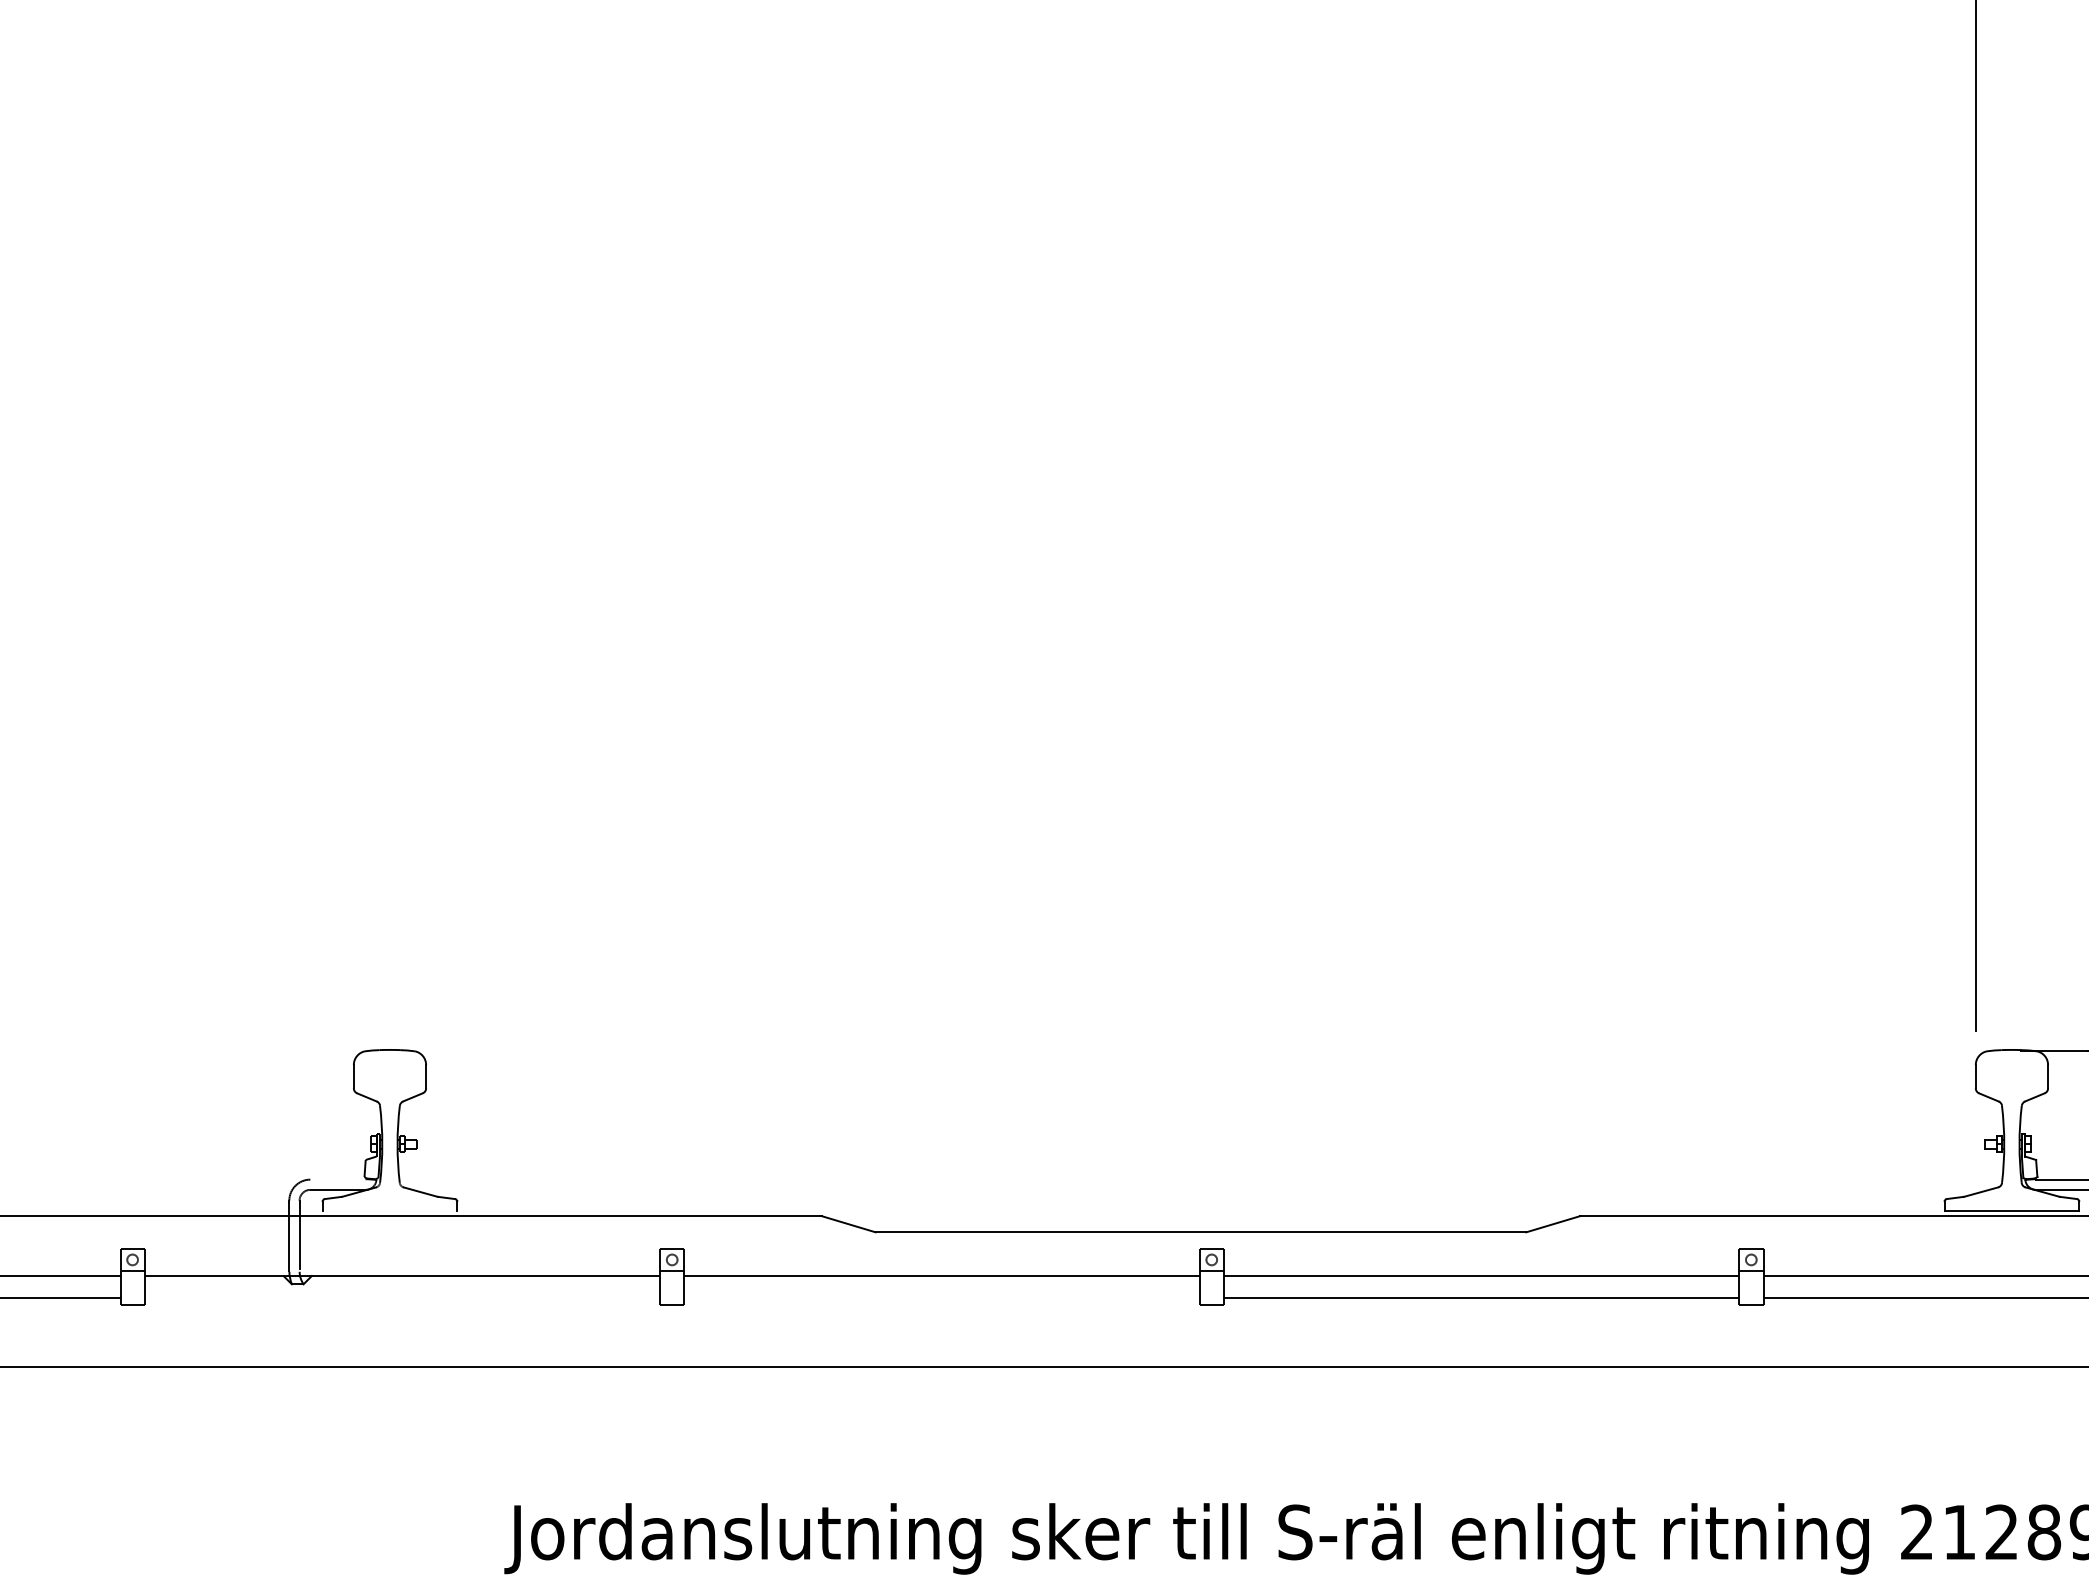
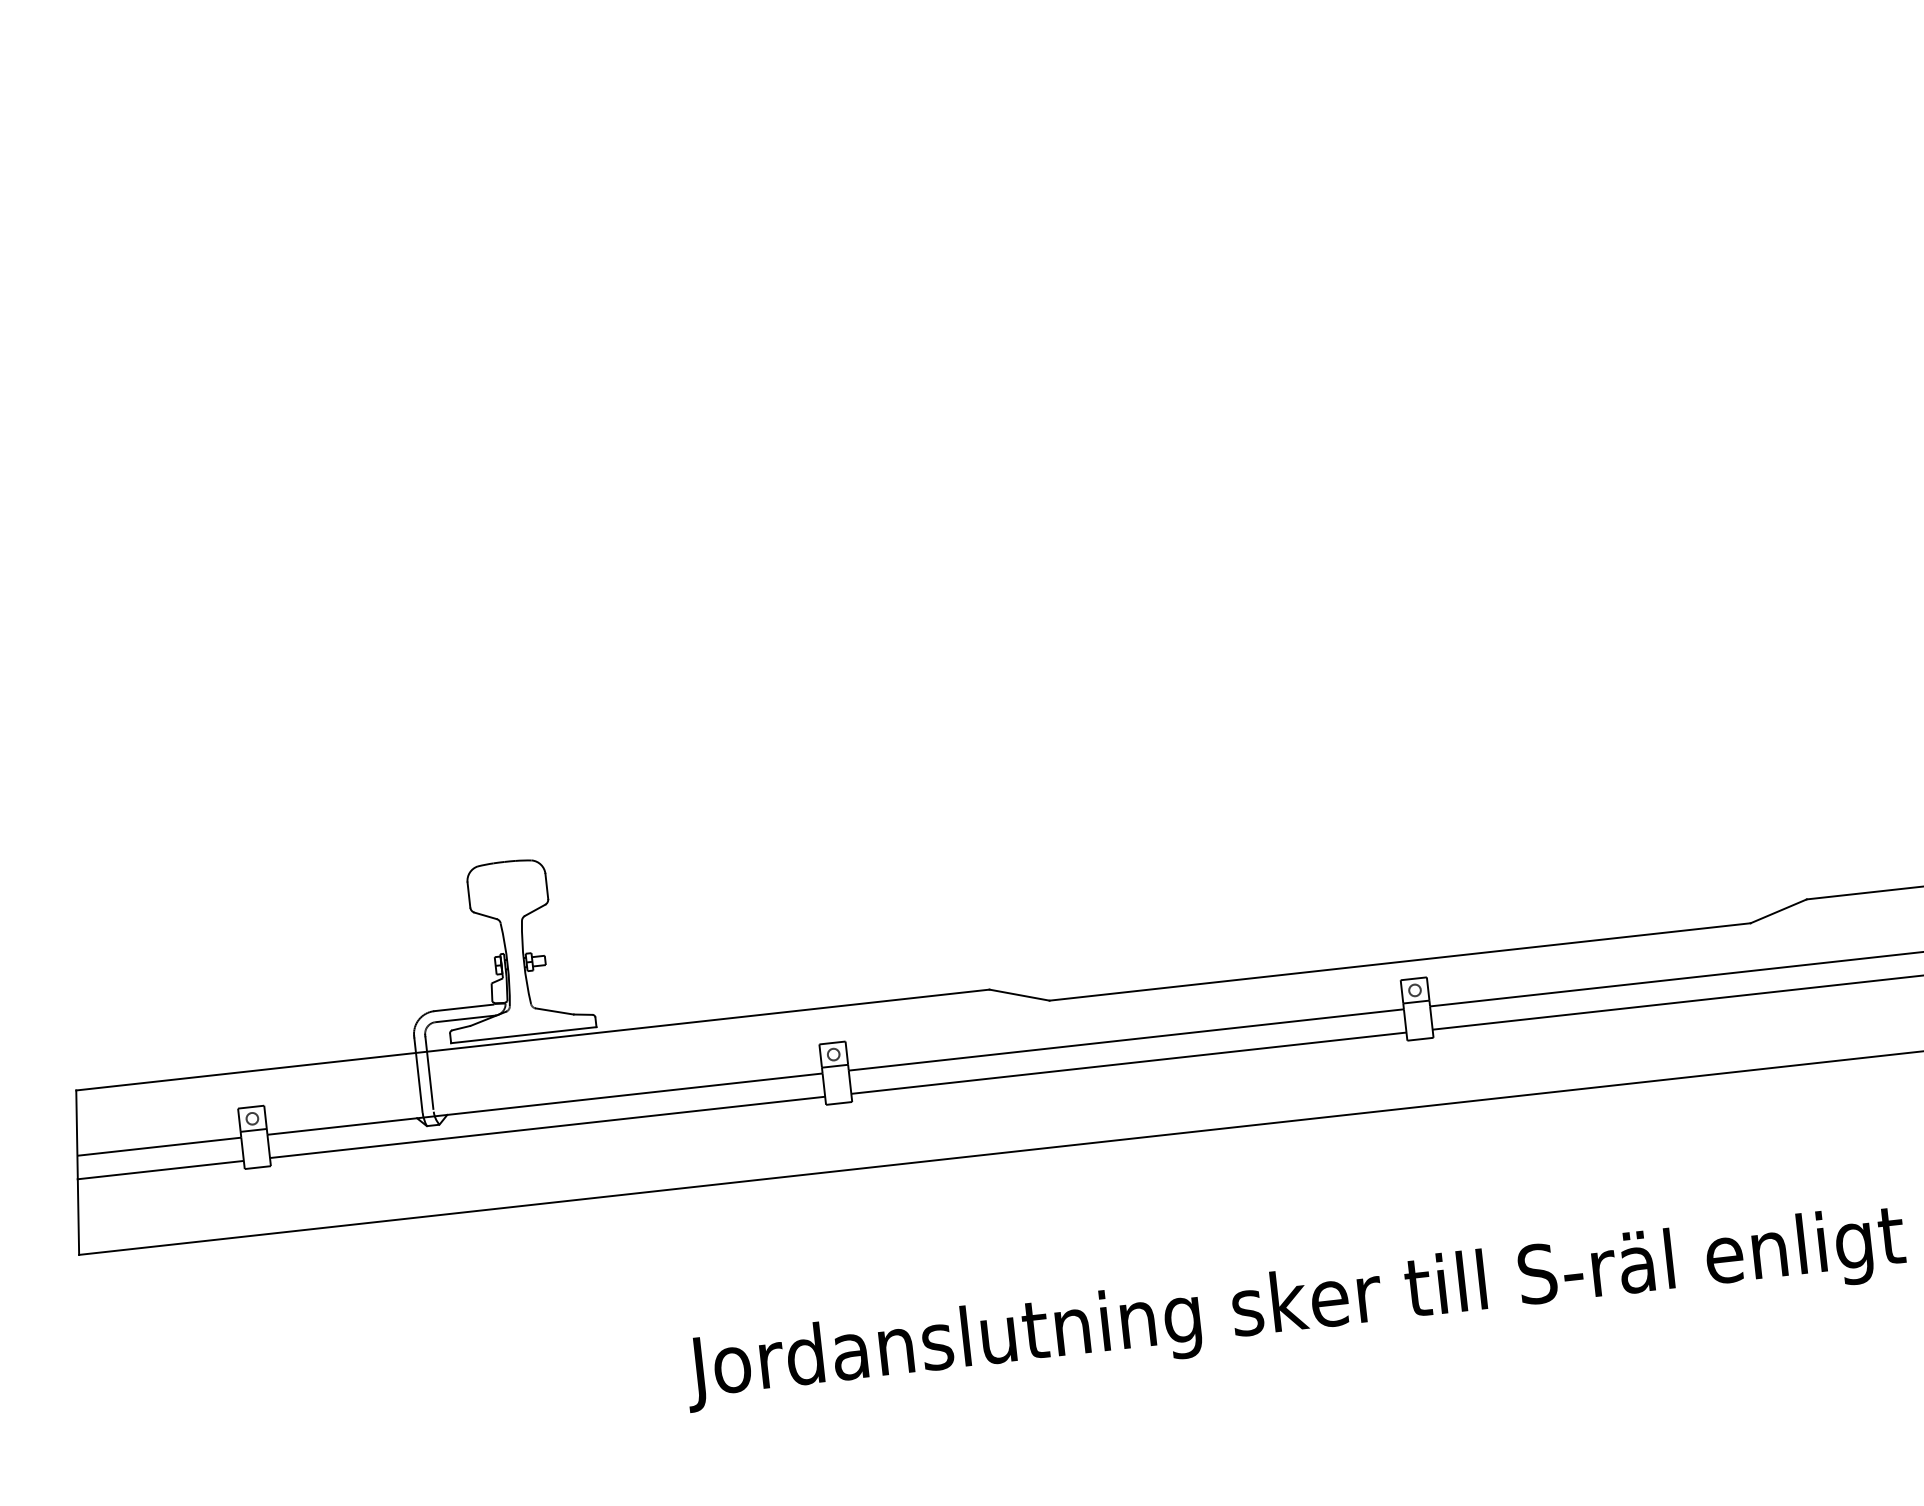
line: (337, 1179) -> (463, 1007), added
line: (389, 1210) -> (523, 1034), added
line: (402, 1297) -> (547, 1127), added
line: (941, 1297) -> (1128, 1063), added

